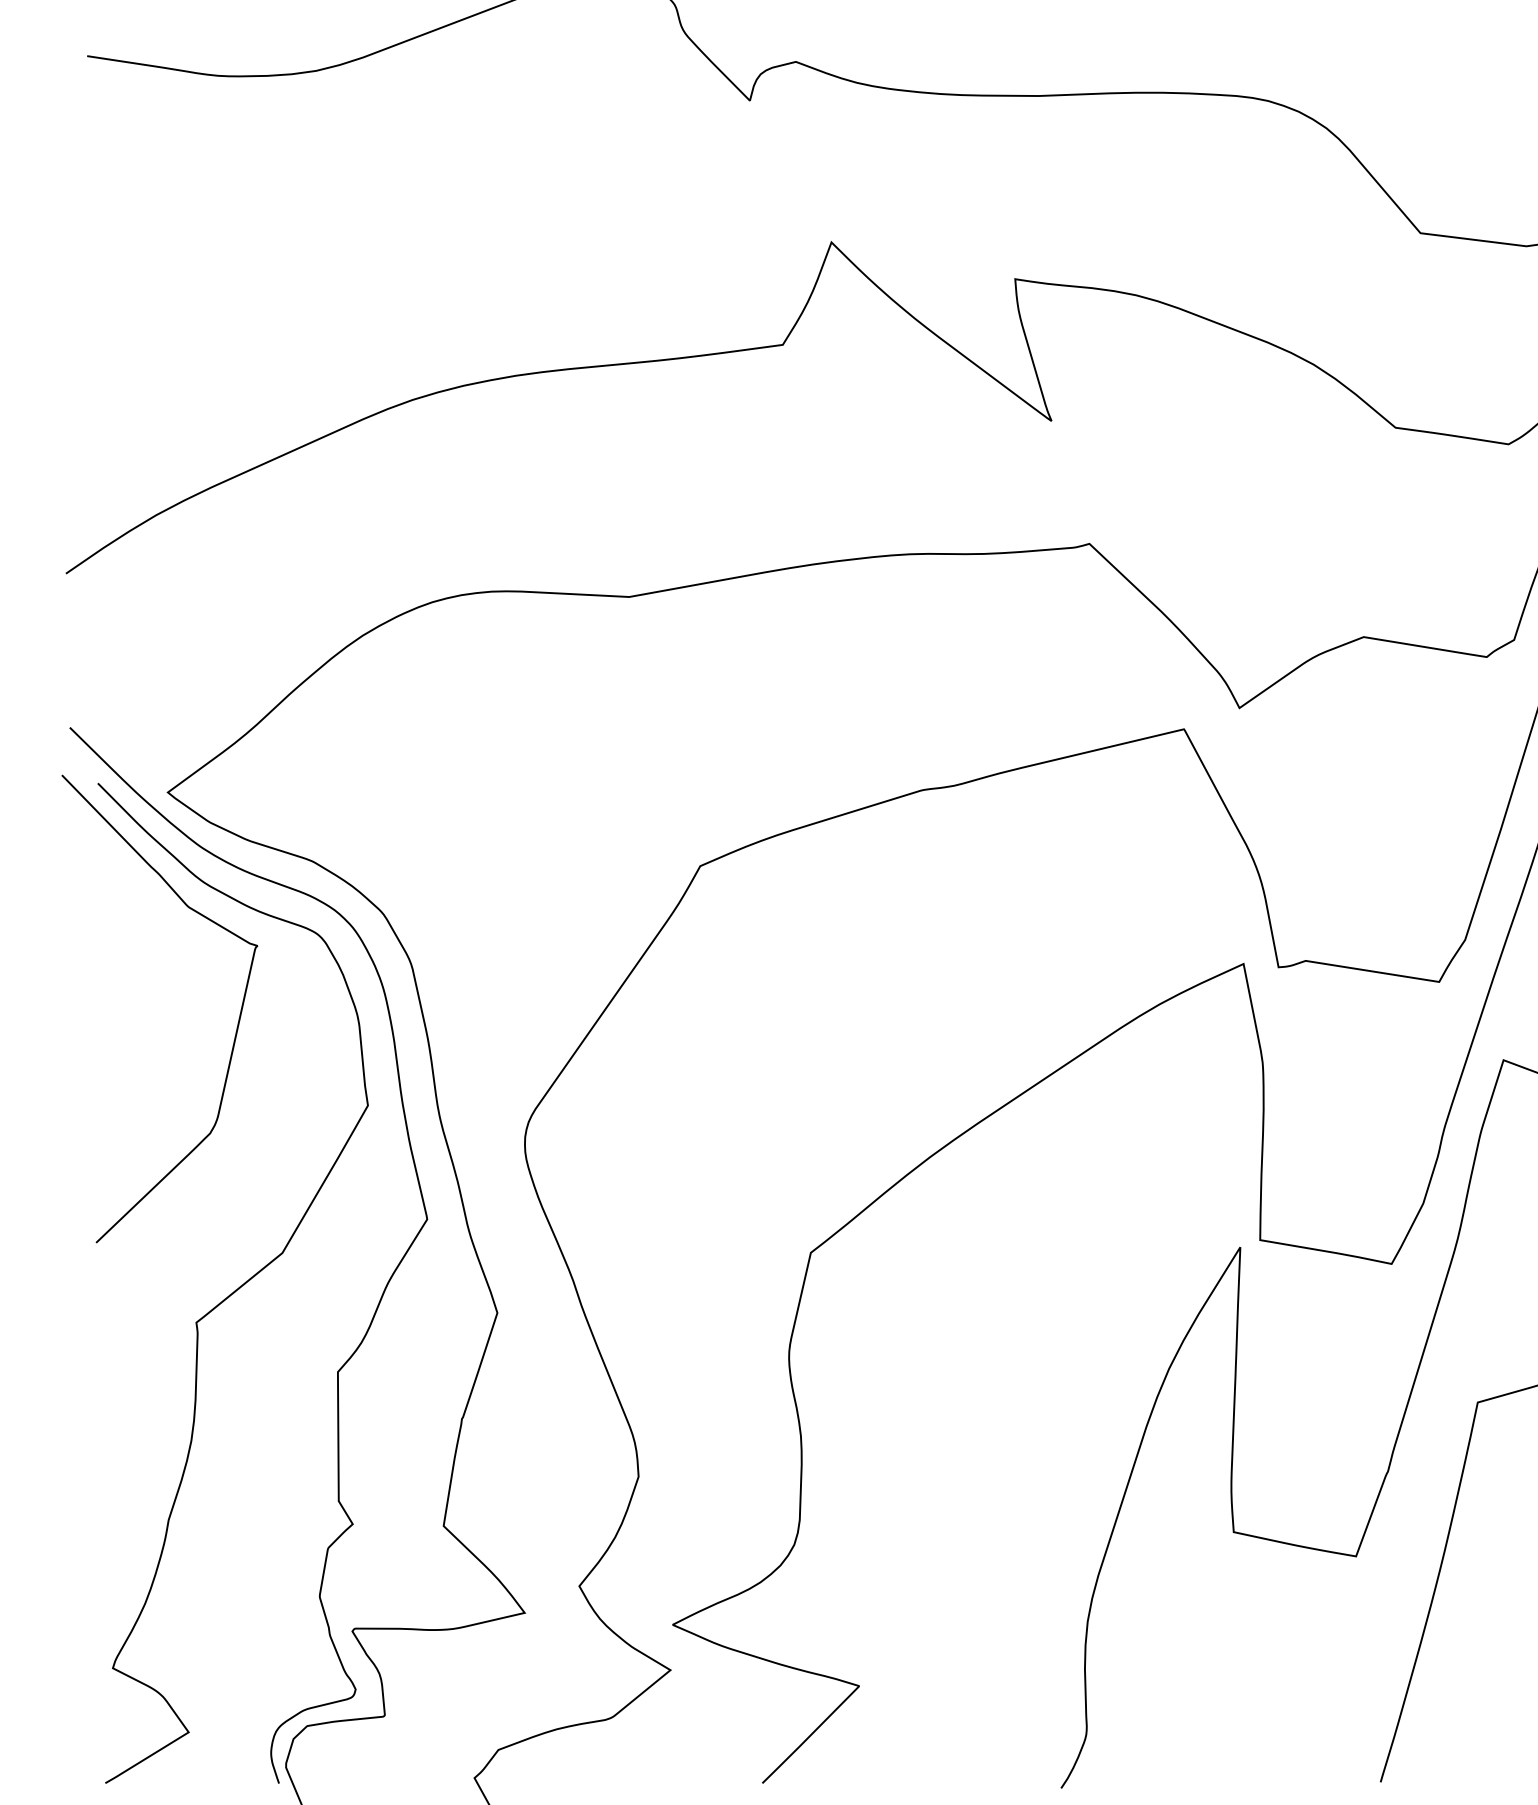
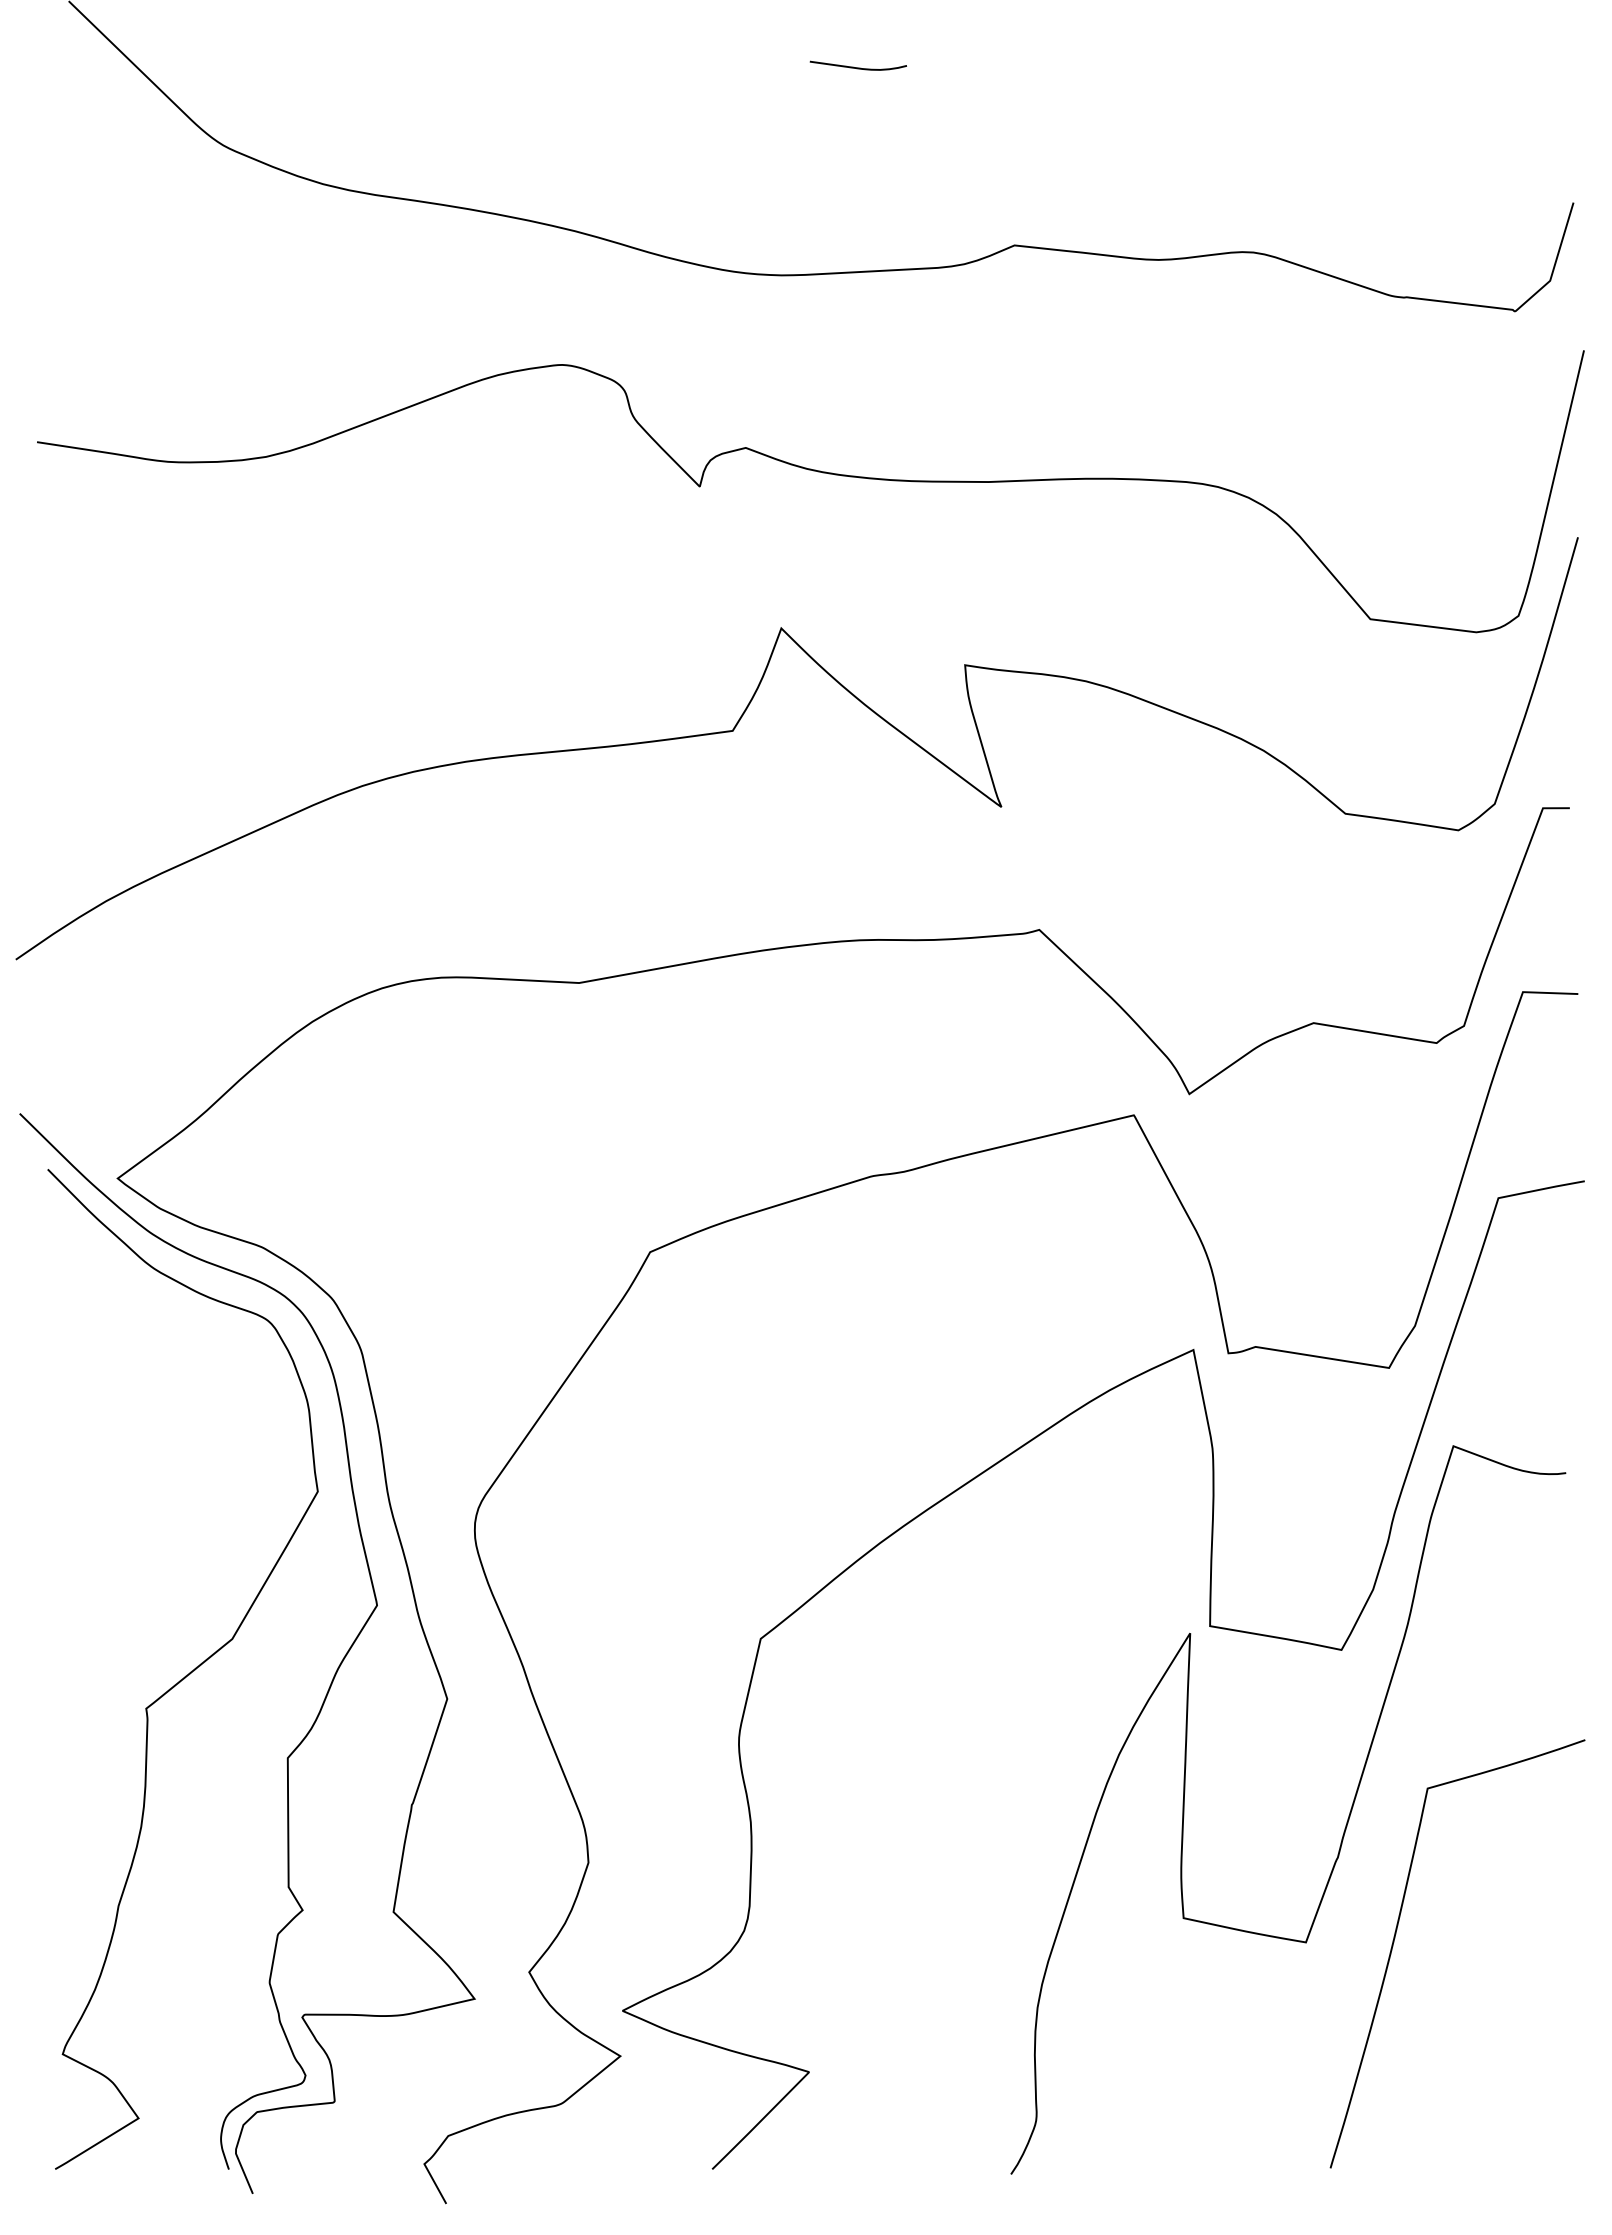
curve: (237, 1022) -> (187, 1408), removed

